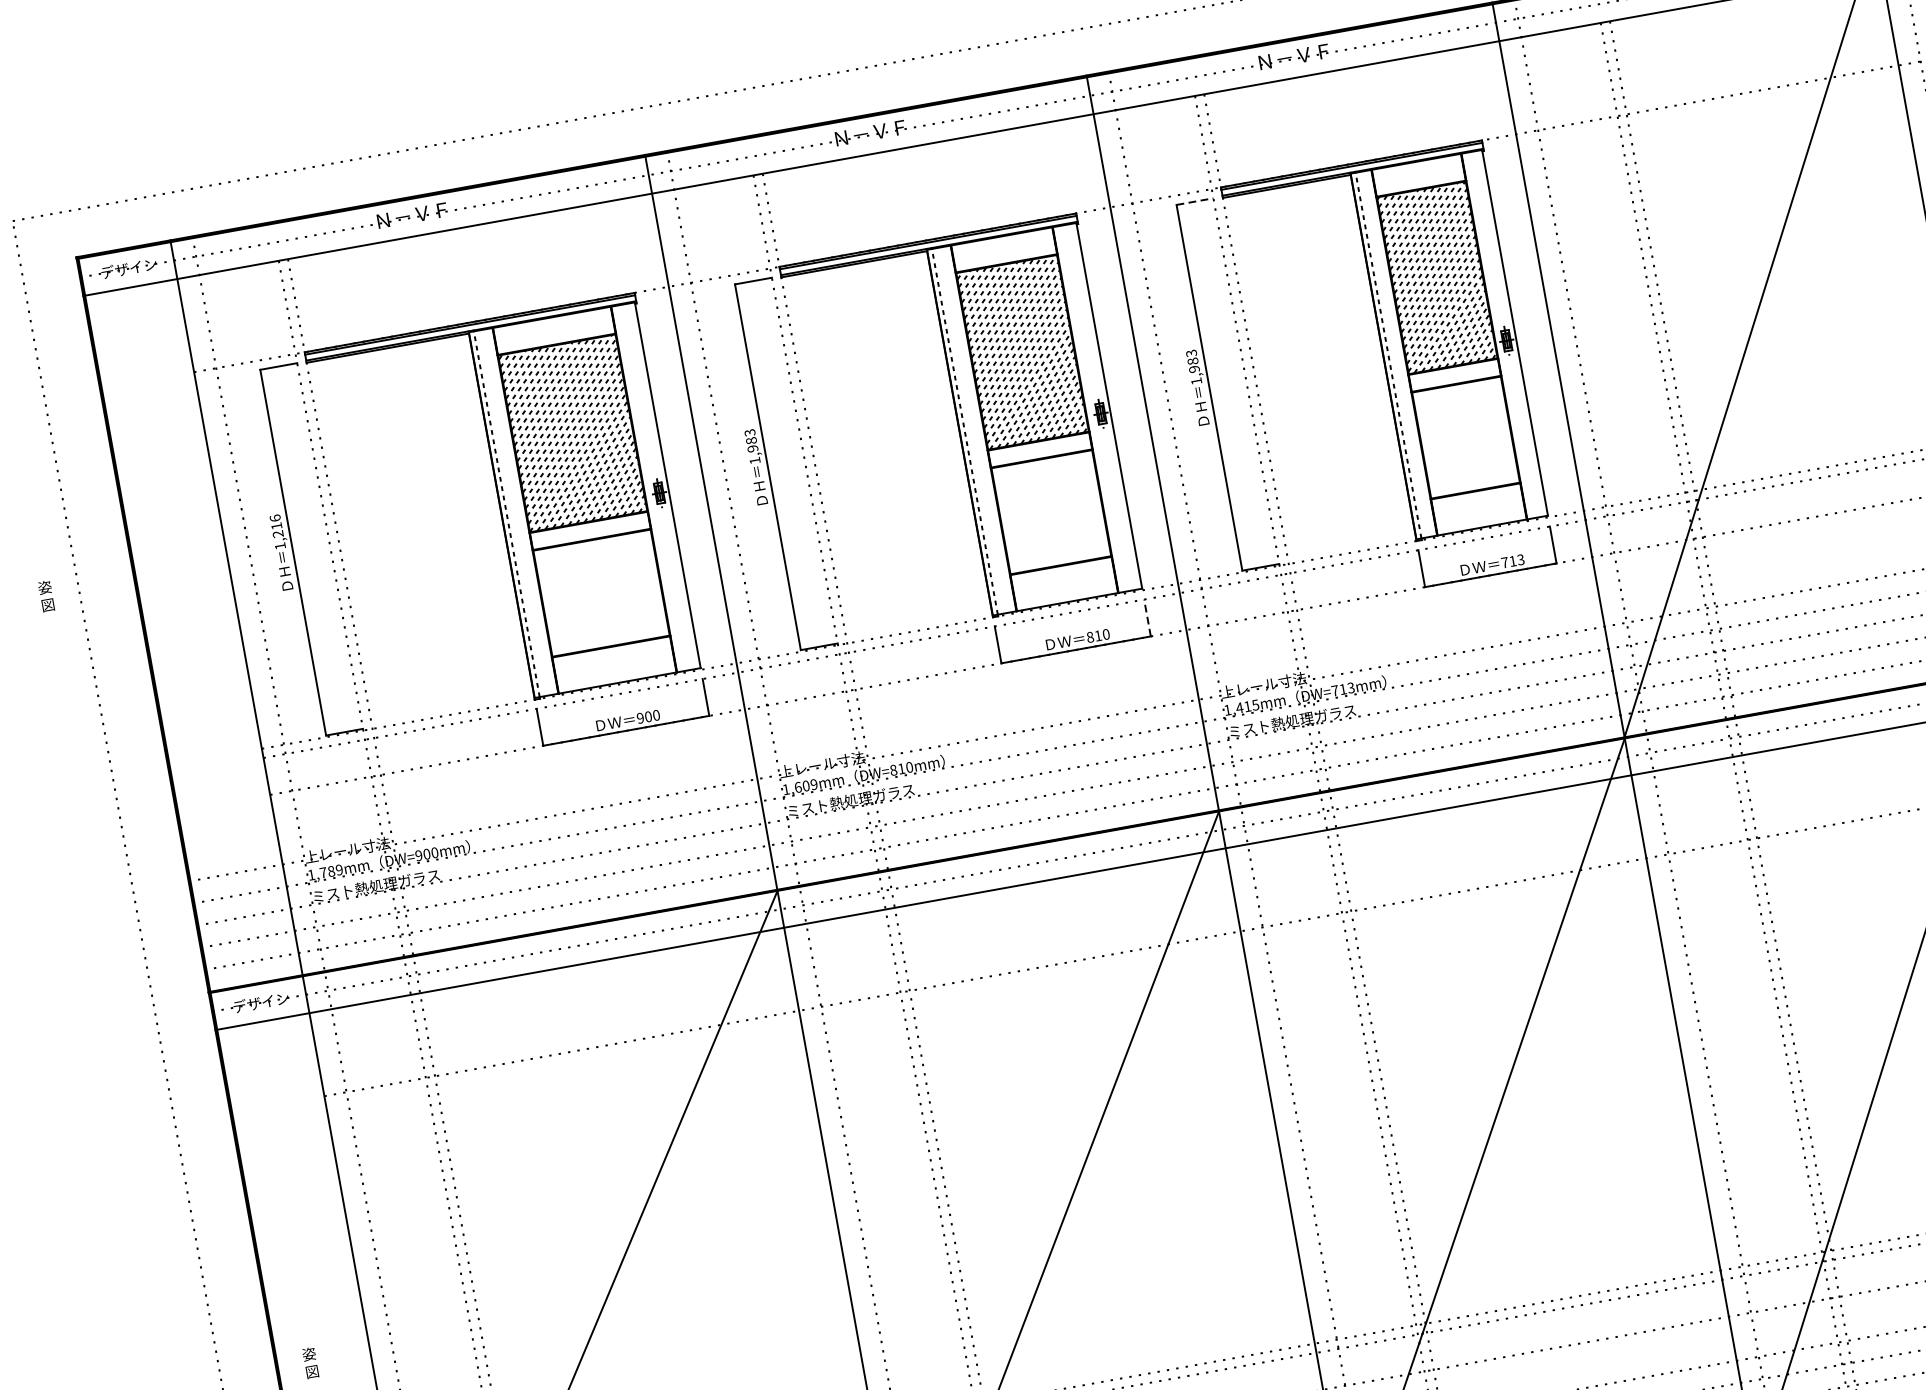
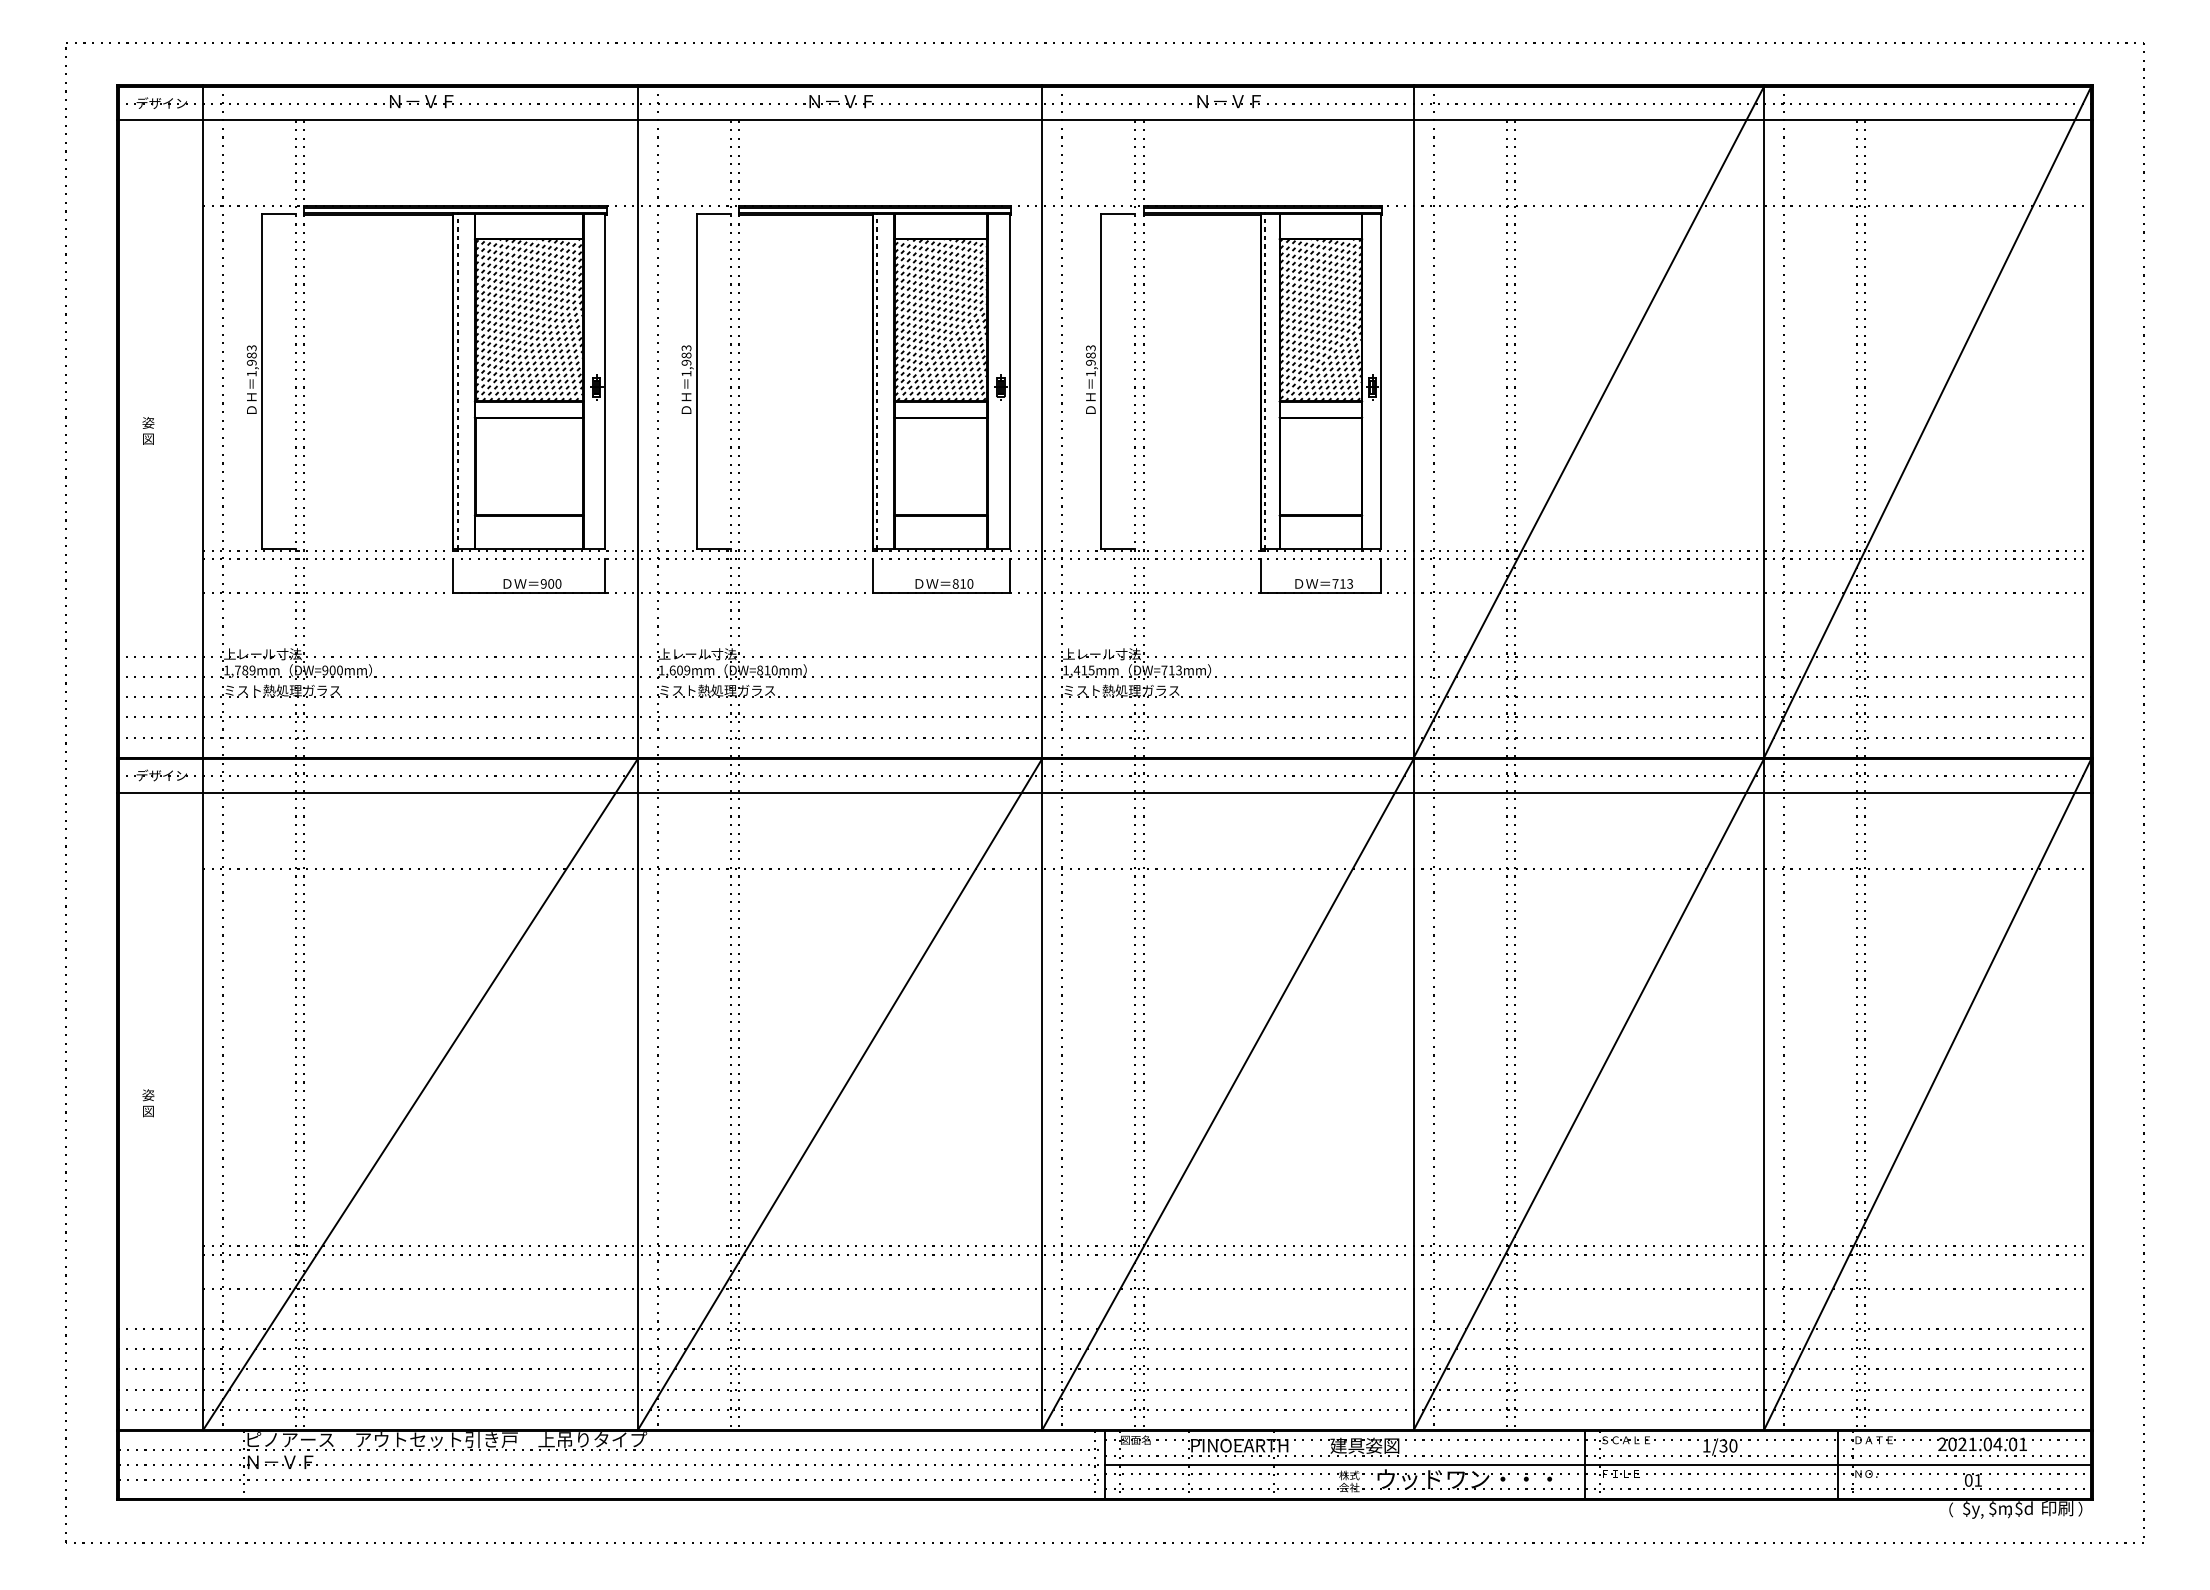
line: (1195, 201) -> (1118, 214), dashed -> solid
text: (276, 526) -> (251, 355), 1,216 -> 1,983
text: (46, 595) -> (148, 430), moved
line: (1147, 617) -> (1009, 575), dashed -> solid

